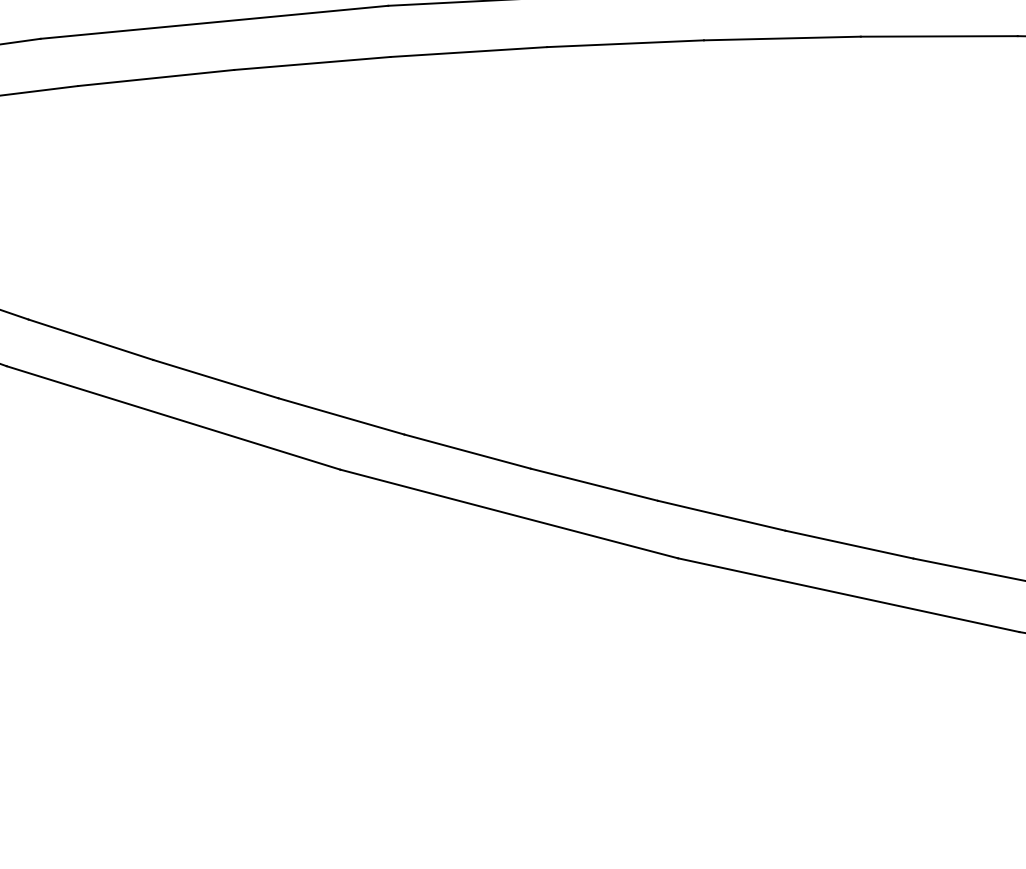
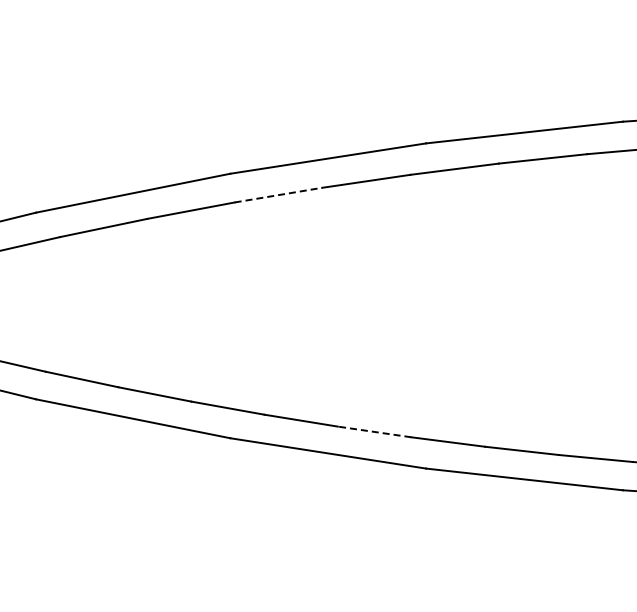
line: (470, 52) -> (279, 195), solid -> dashed
line: (594, 483) -> (374, 431), solid -> dashed

